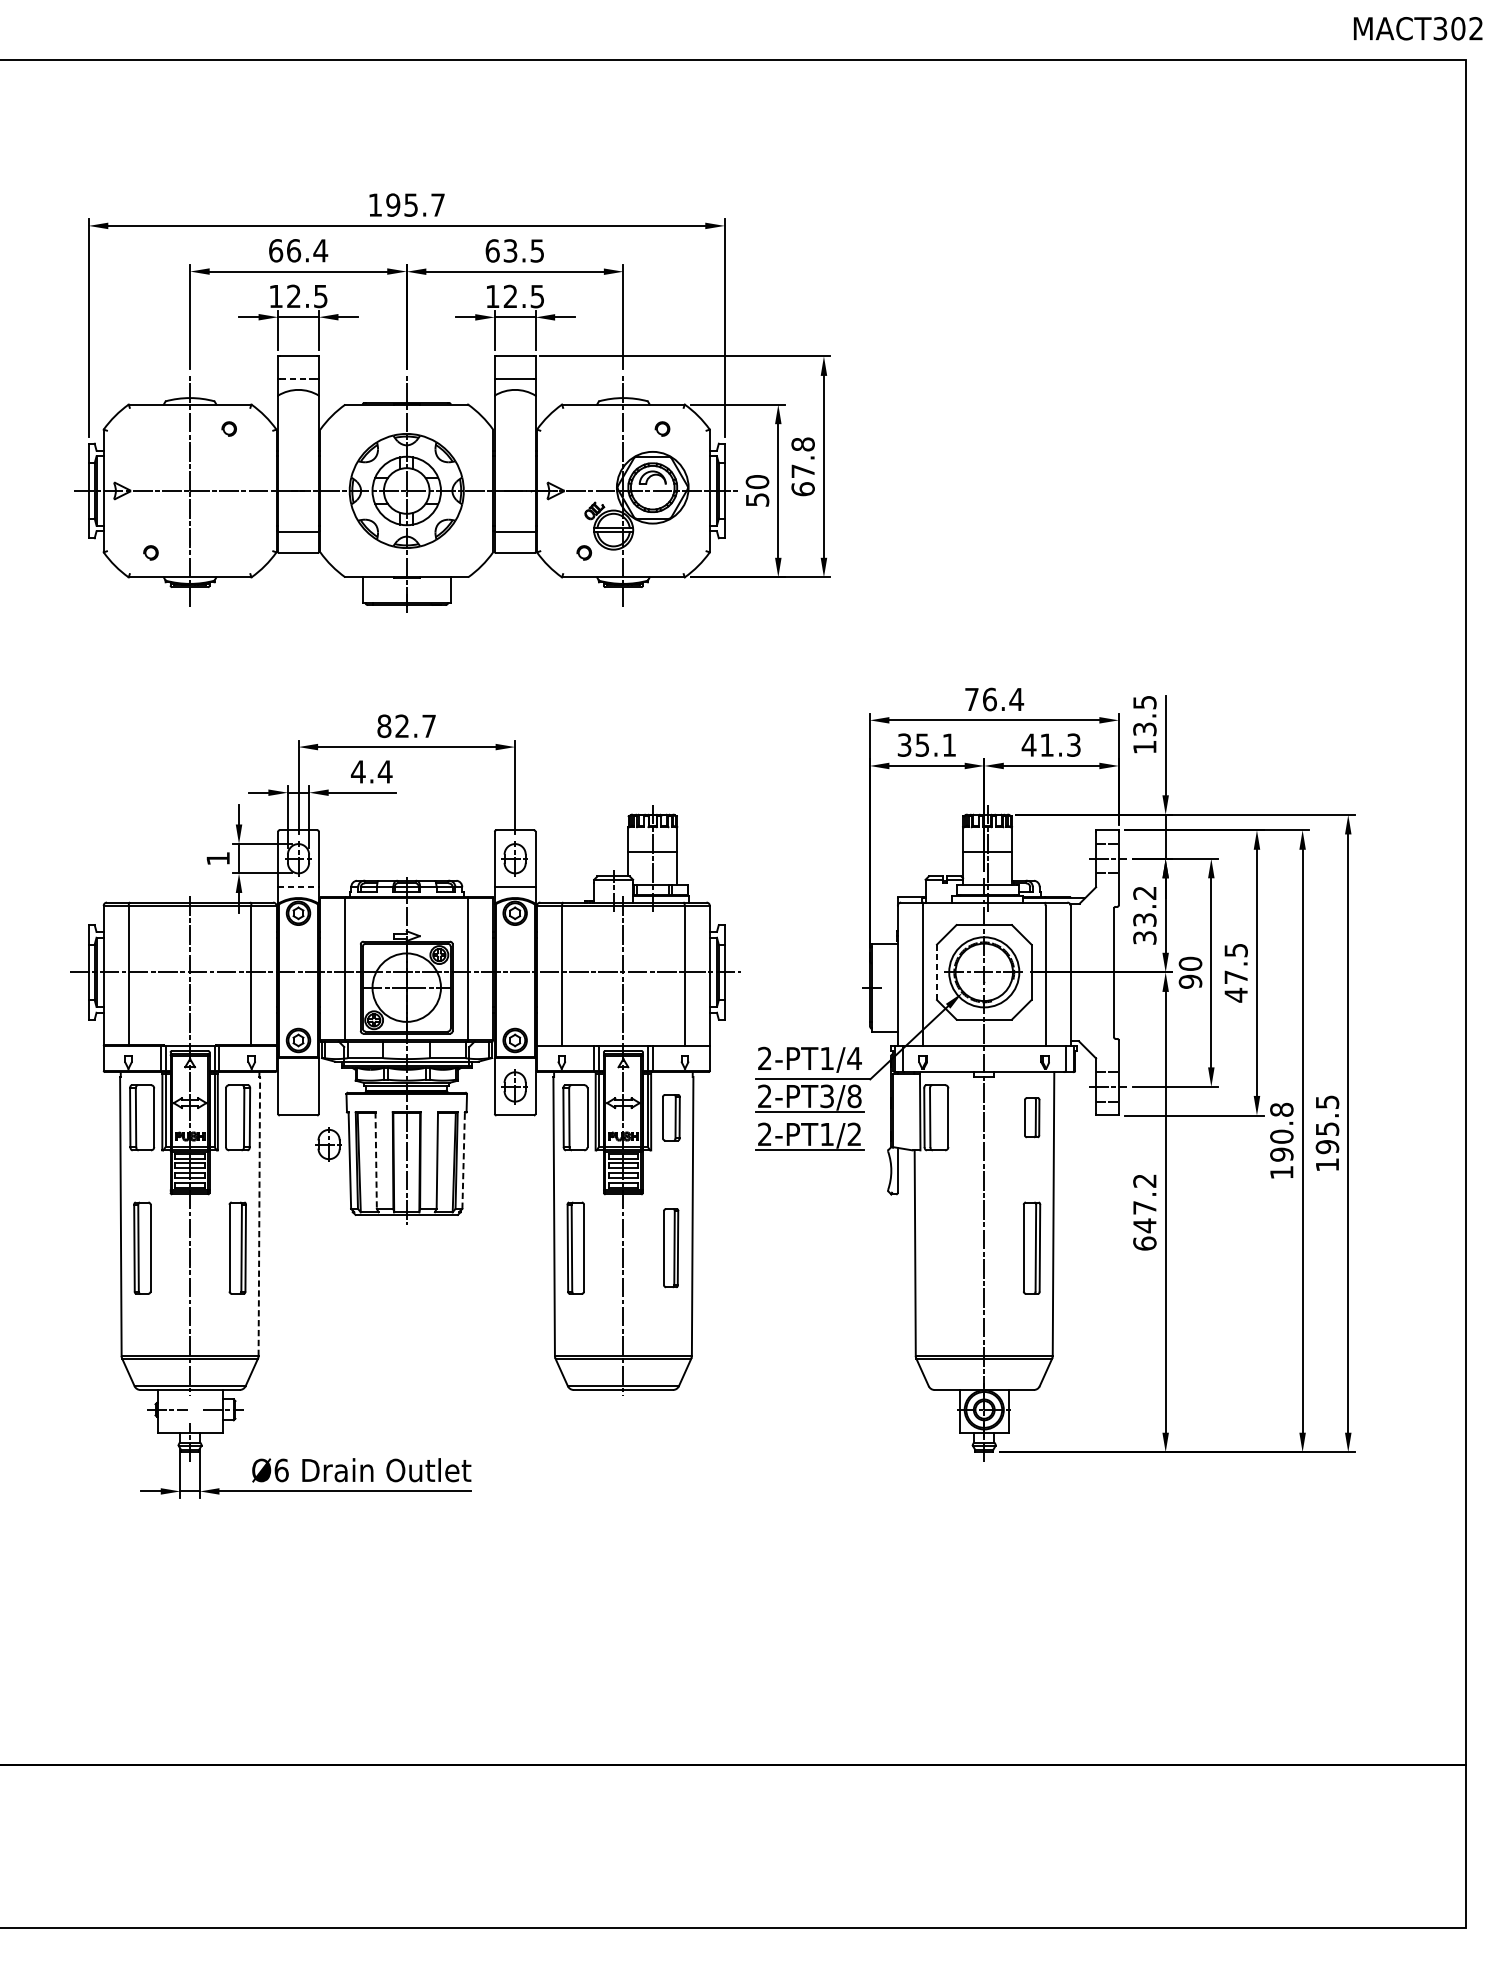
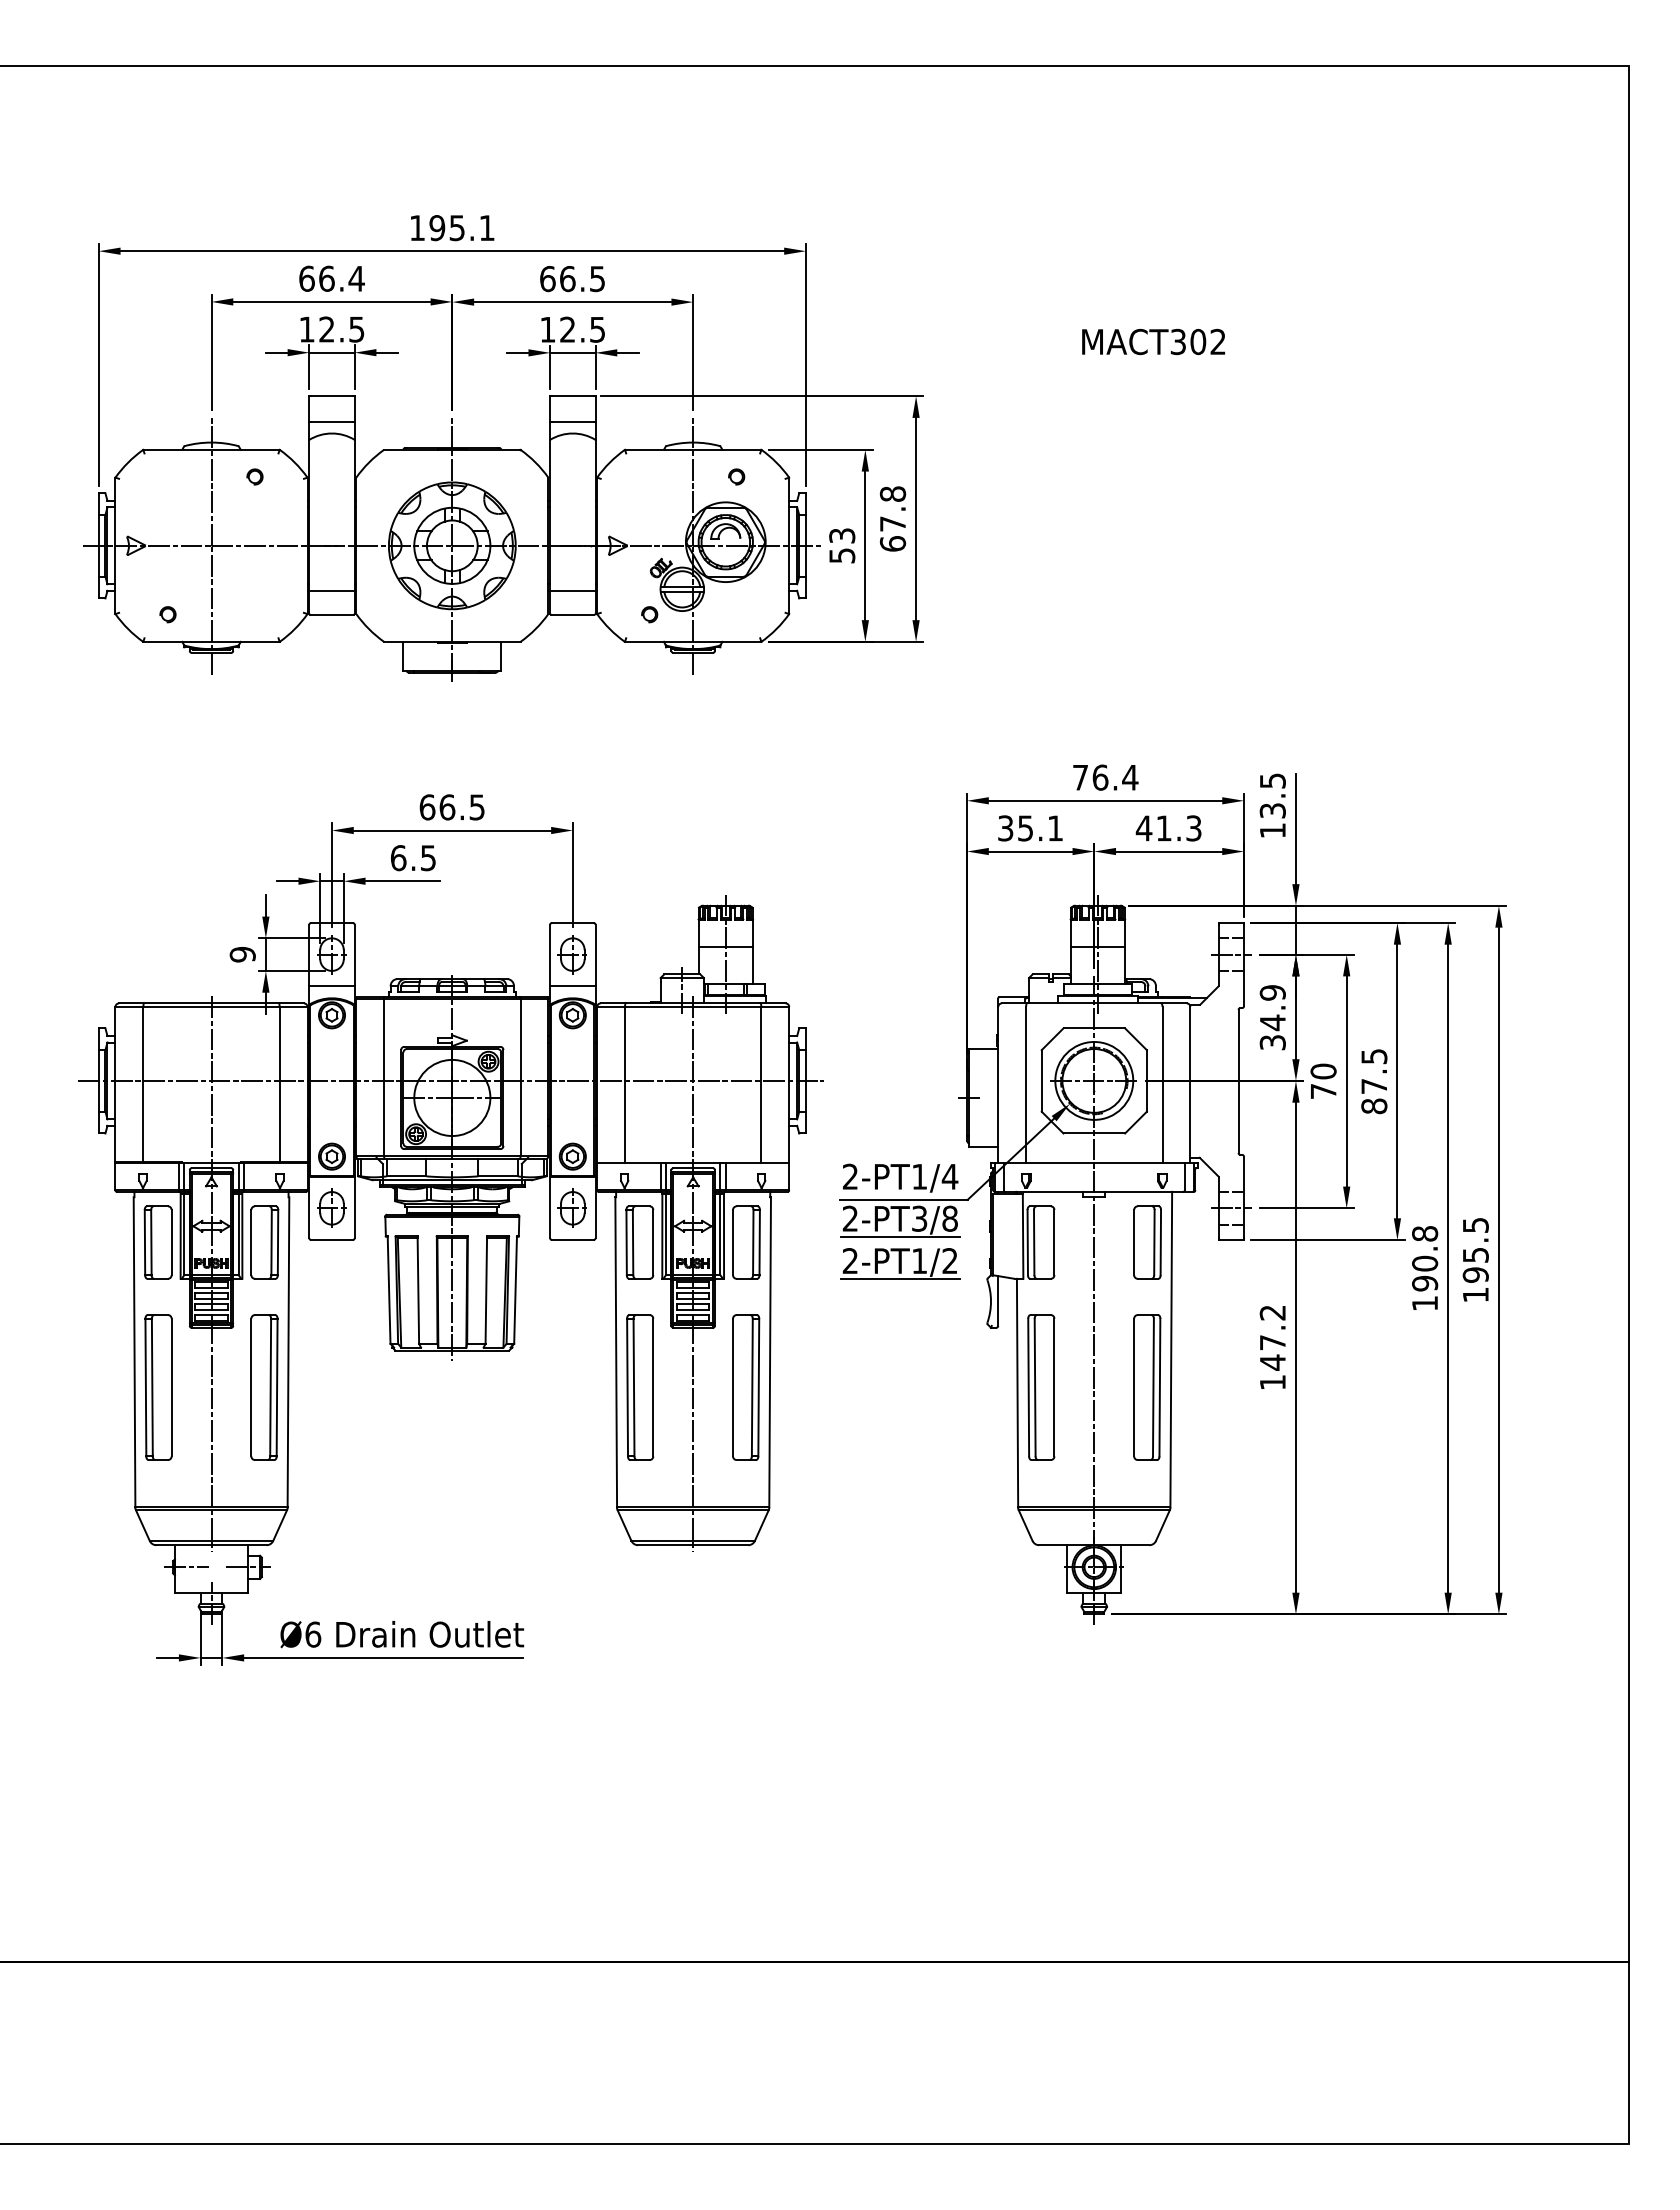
text: (1418, 28) -> (1153, 341), moved
text: (437, 204) -> (486, 227), 195.7 -> 195.1
text: (510, 250) -> (567, 278), 63.5 -> 66.5
line: (298, 379) -> (332, 421), dashed -> solid
text: (757, 481) -> (842, 535), 50 -> 53
text: (406, 726) -> (451, 807), 82.7 -> 66.5
text: (371, 772) -> (413, 858), 4.4 -> 6.5
text: (217, 858) -> (242, 954), 1 -> 9
line: (298, 887) -> (332, 986), dashed -> solid
text: (1144, 907) -> (1272, 1008), 33.2 -> 34.9
line: (936, 971) -> (1041, 1080), dashed -> solid
text: (1190, 981) -> (1323, 1091), 90 -> 70
text: (1236, 995) -> (1374, 1106), 47.5 -> 87.5
part: (671, 1117) -> (746, 1242), size x1.43
part: (1032, 1117) -> (1147, 1242), size x1.67
part: (328, 1143) -> (331, 1207), moved
line: (376, 1160) -> (418, 1290), dashed -> solid
line: (463, 1160) -> (515, 1290), dashed -> solid
line: (259, 1215) -> (288, 1351), dashed -> solid
text: (1144, 1243) -> (1272, 1382), 647.2 -> 147.2
part: (142, 1248) -> (158, 1387), size x1.43
part: (237, 1248) -> (264, 1387), size x1.43
part: (576, 1248) -> (640, 1387), size x1.43
part: (671, 1248) -> (746, 1387), size x1.67
part: (936, 1248) -> (1041, 1387), added
part: (1032, 1248) -> (1147, 1387), size x1.43

